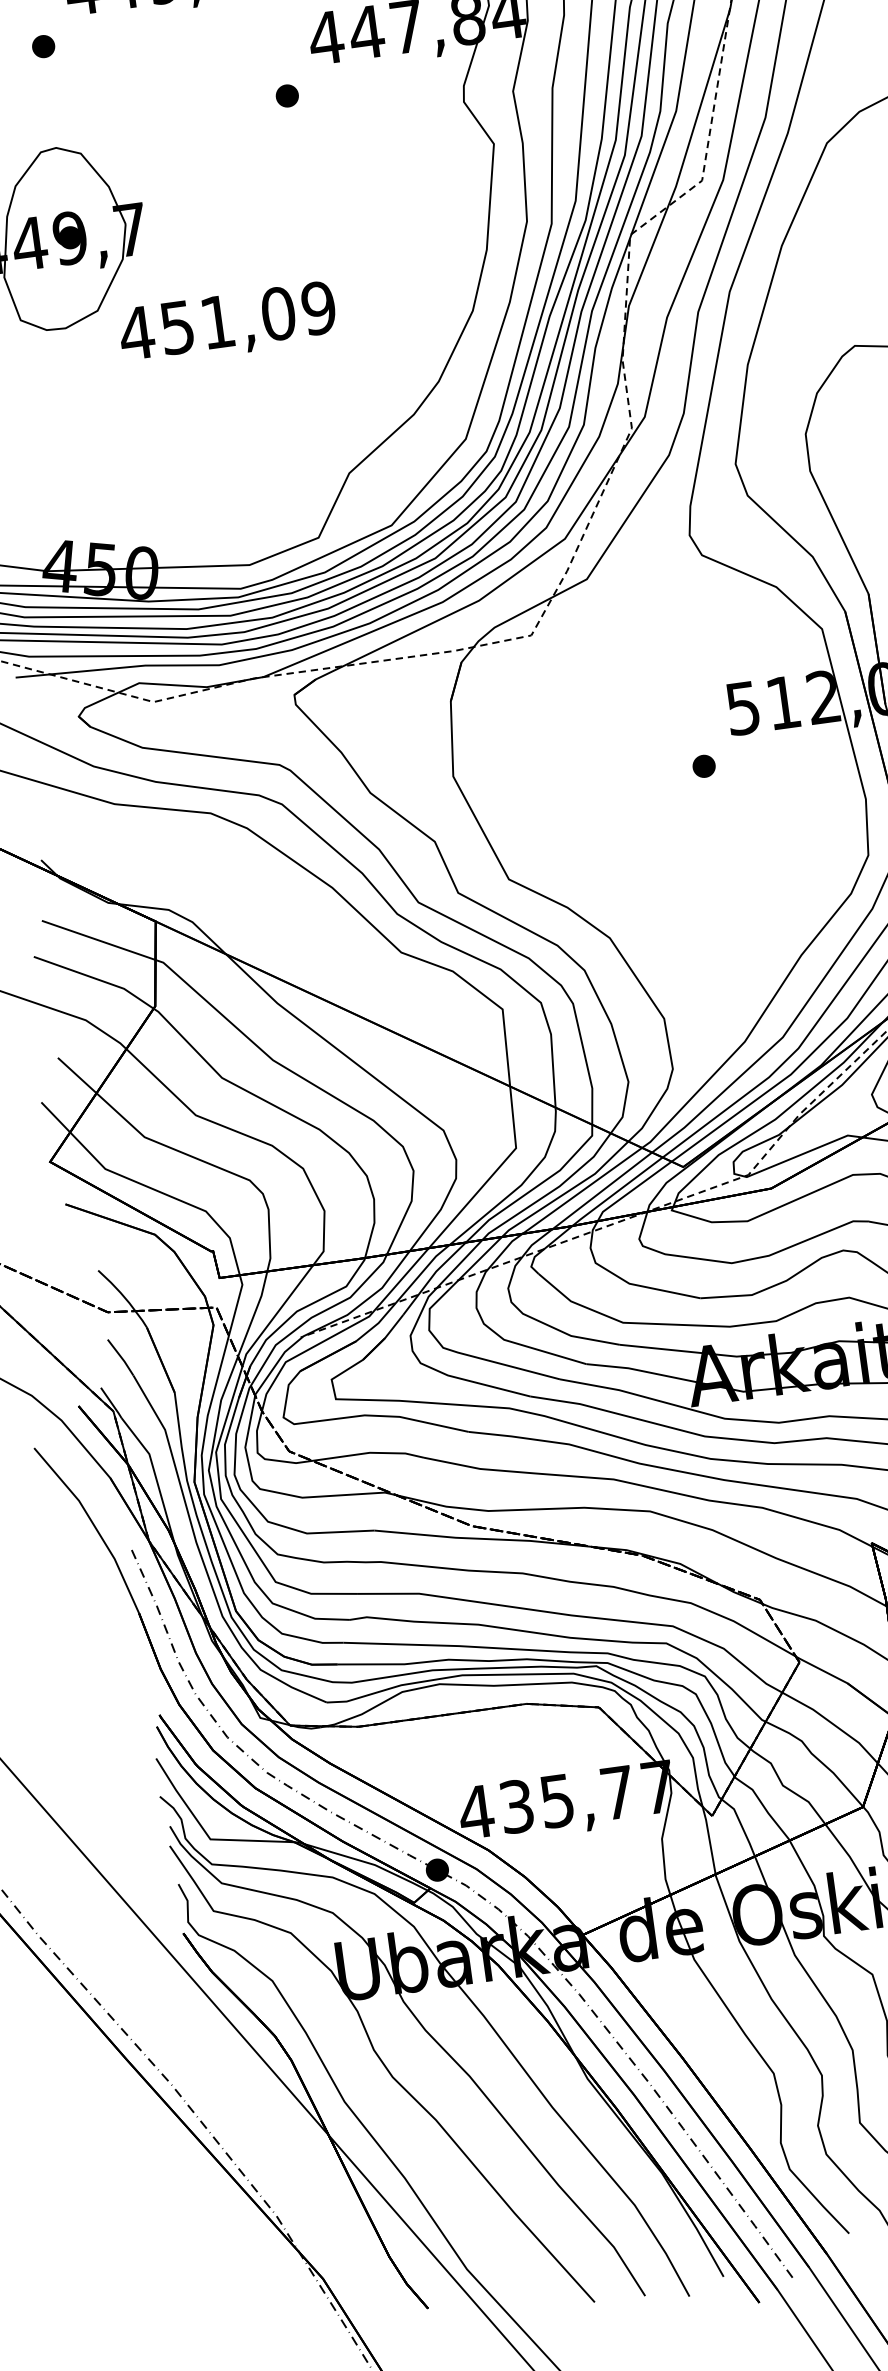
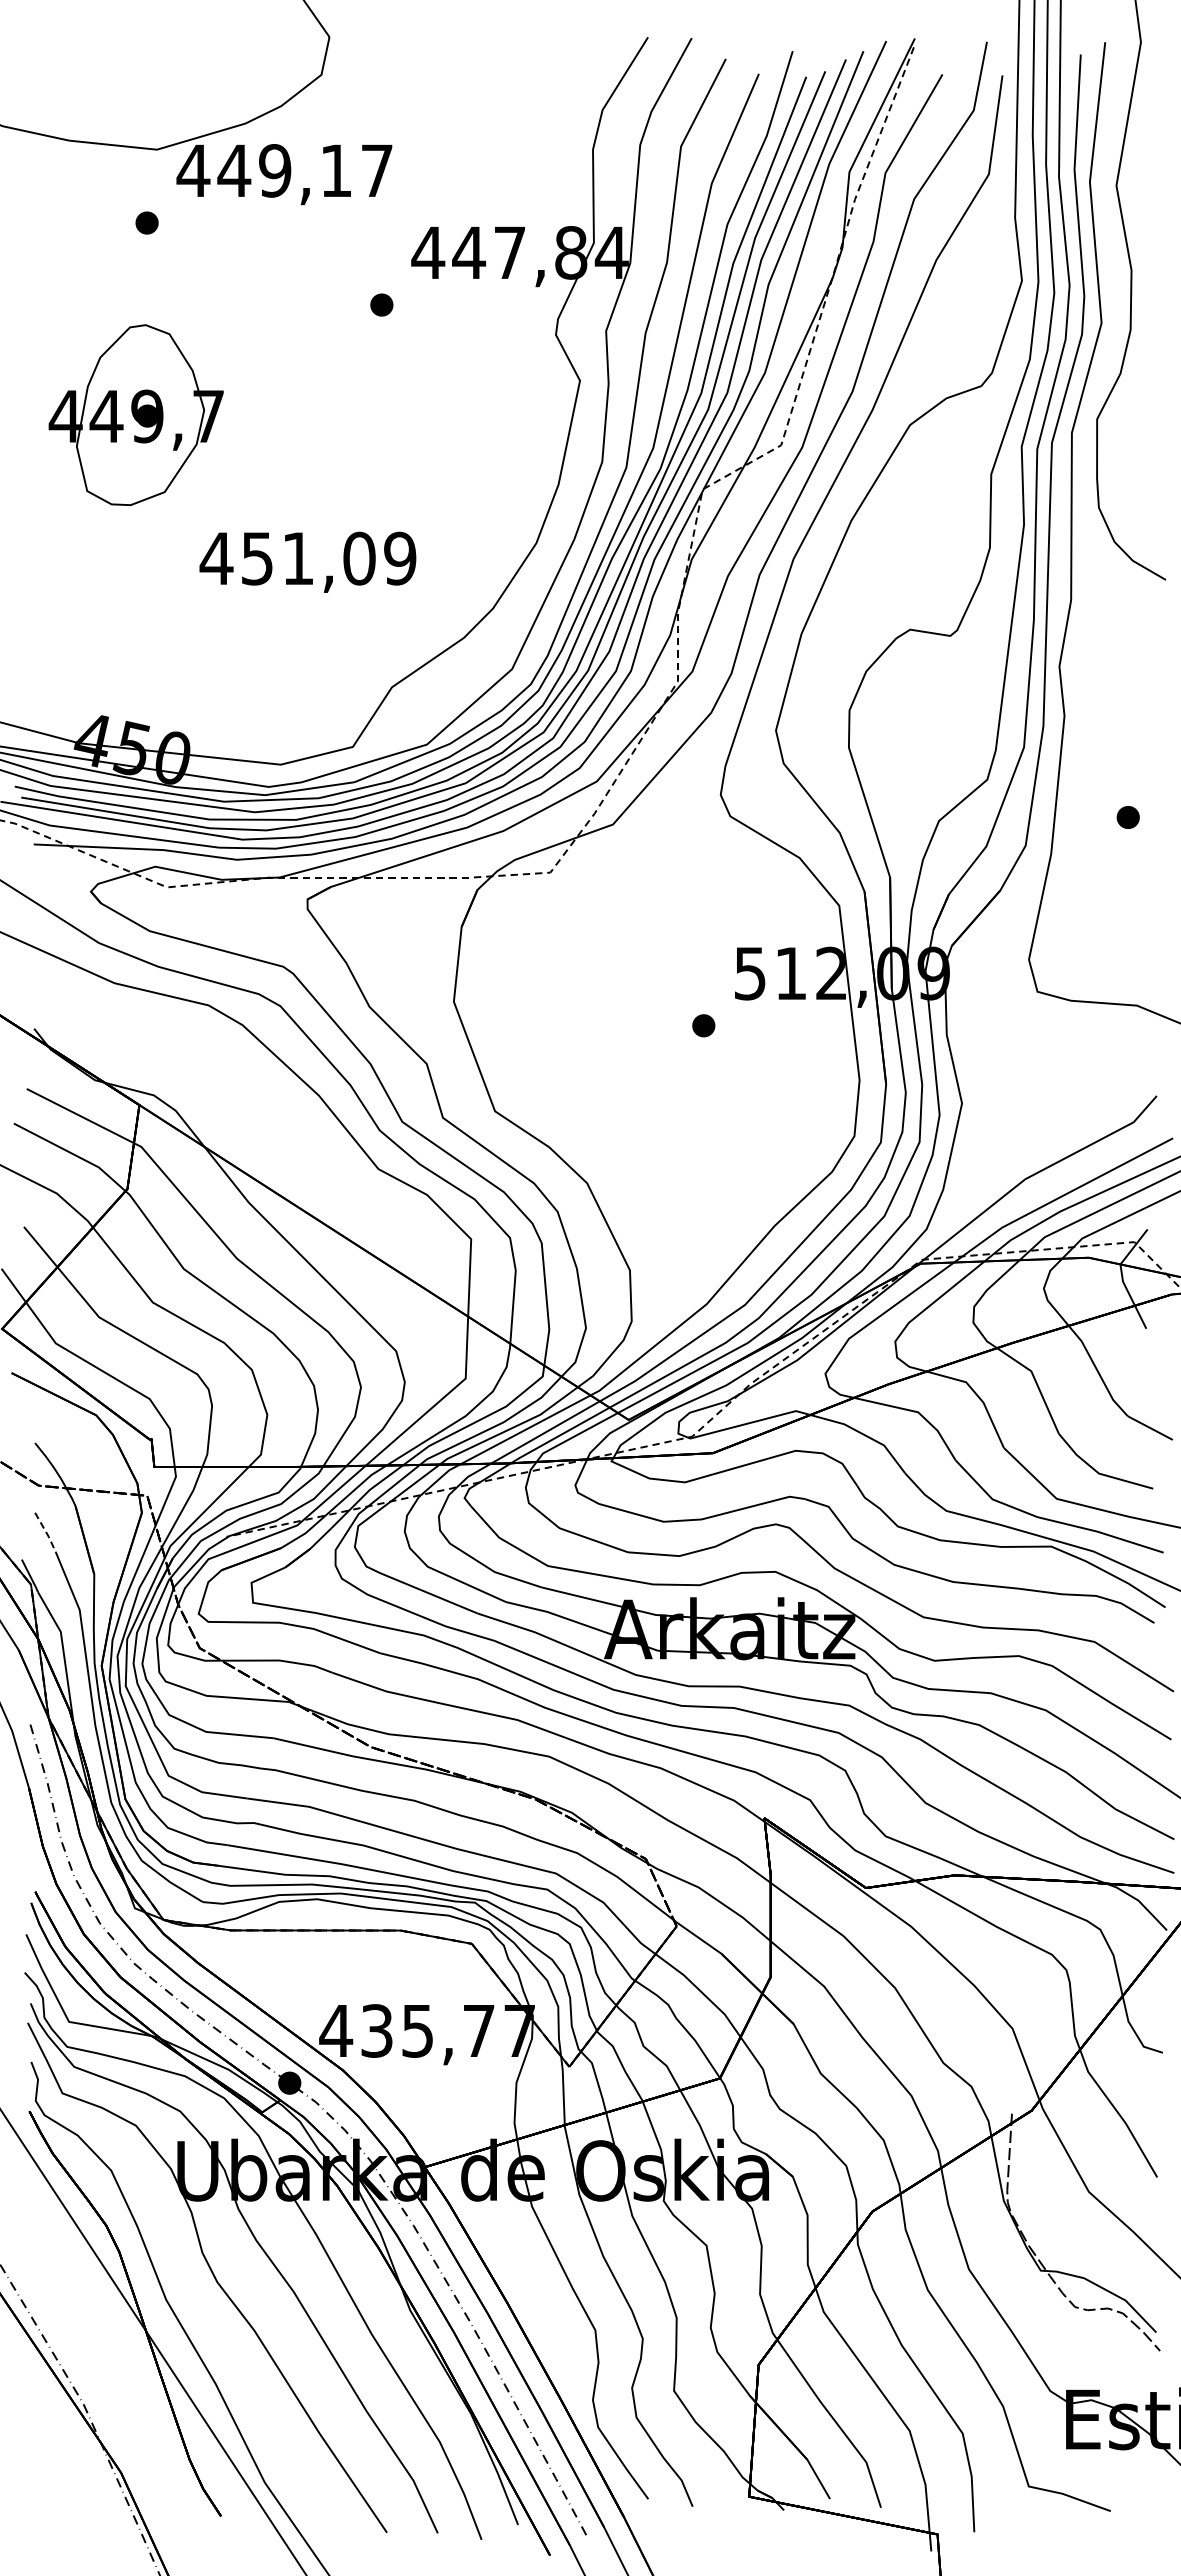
text: (227, 323) -> (307, 561), moved
line: (121, 1357) -> (46, 1532), solid -> dashed

